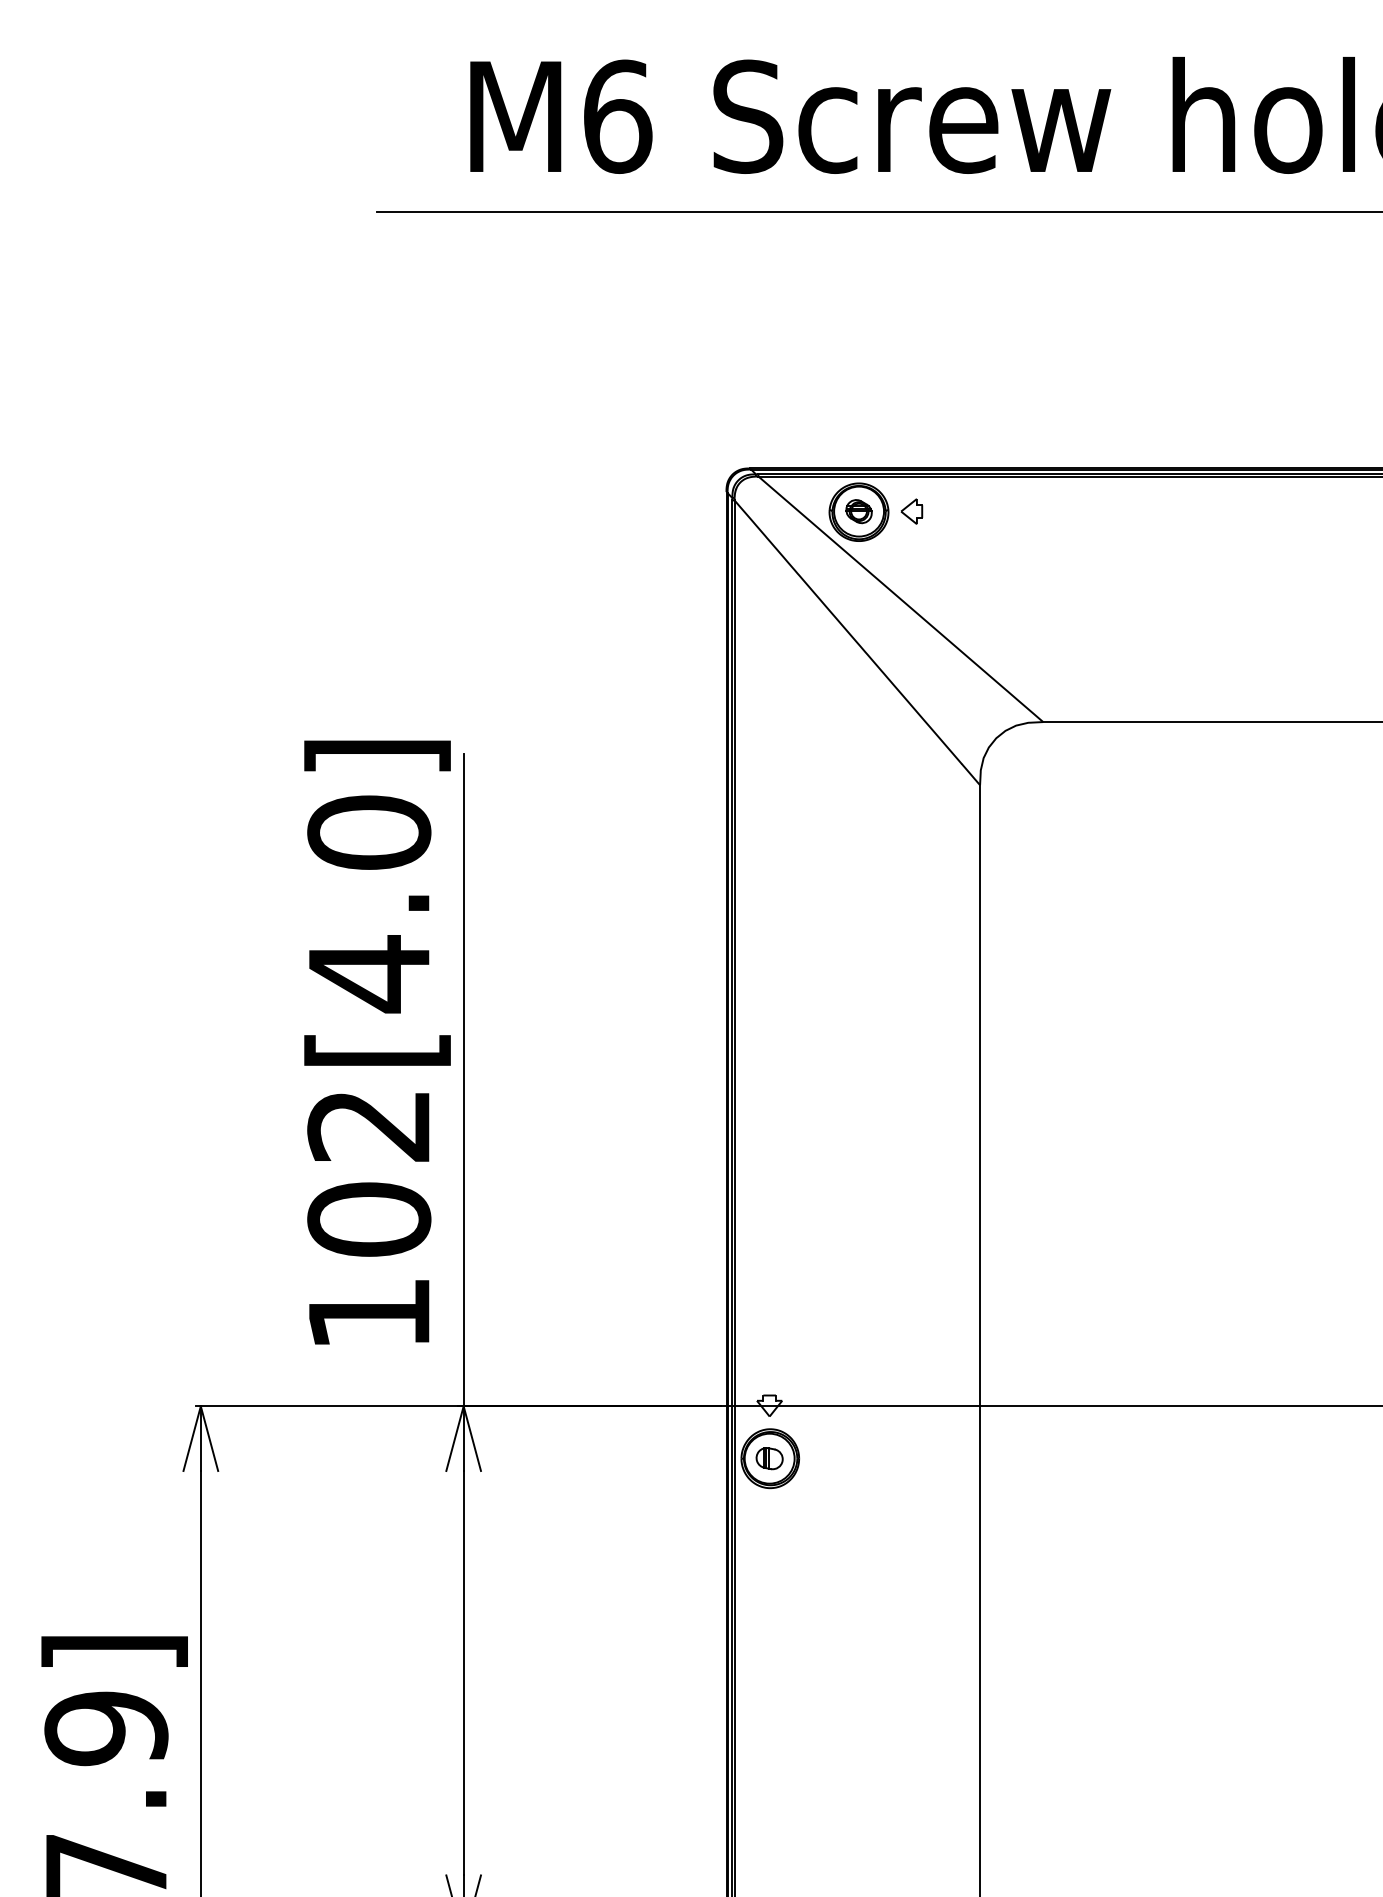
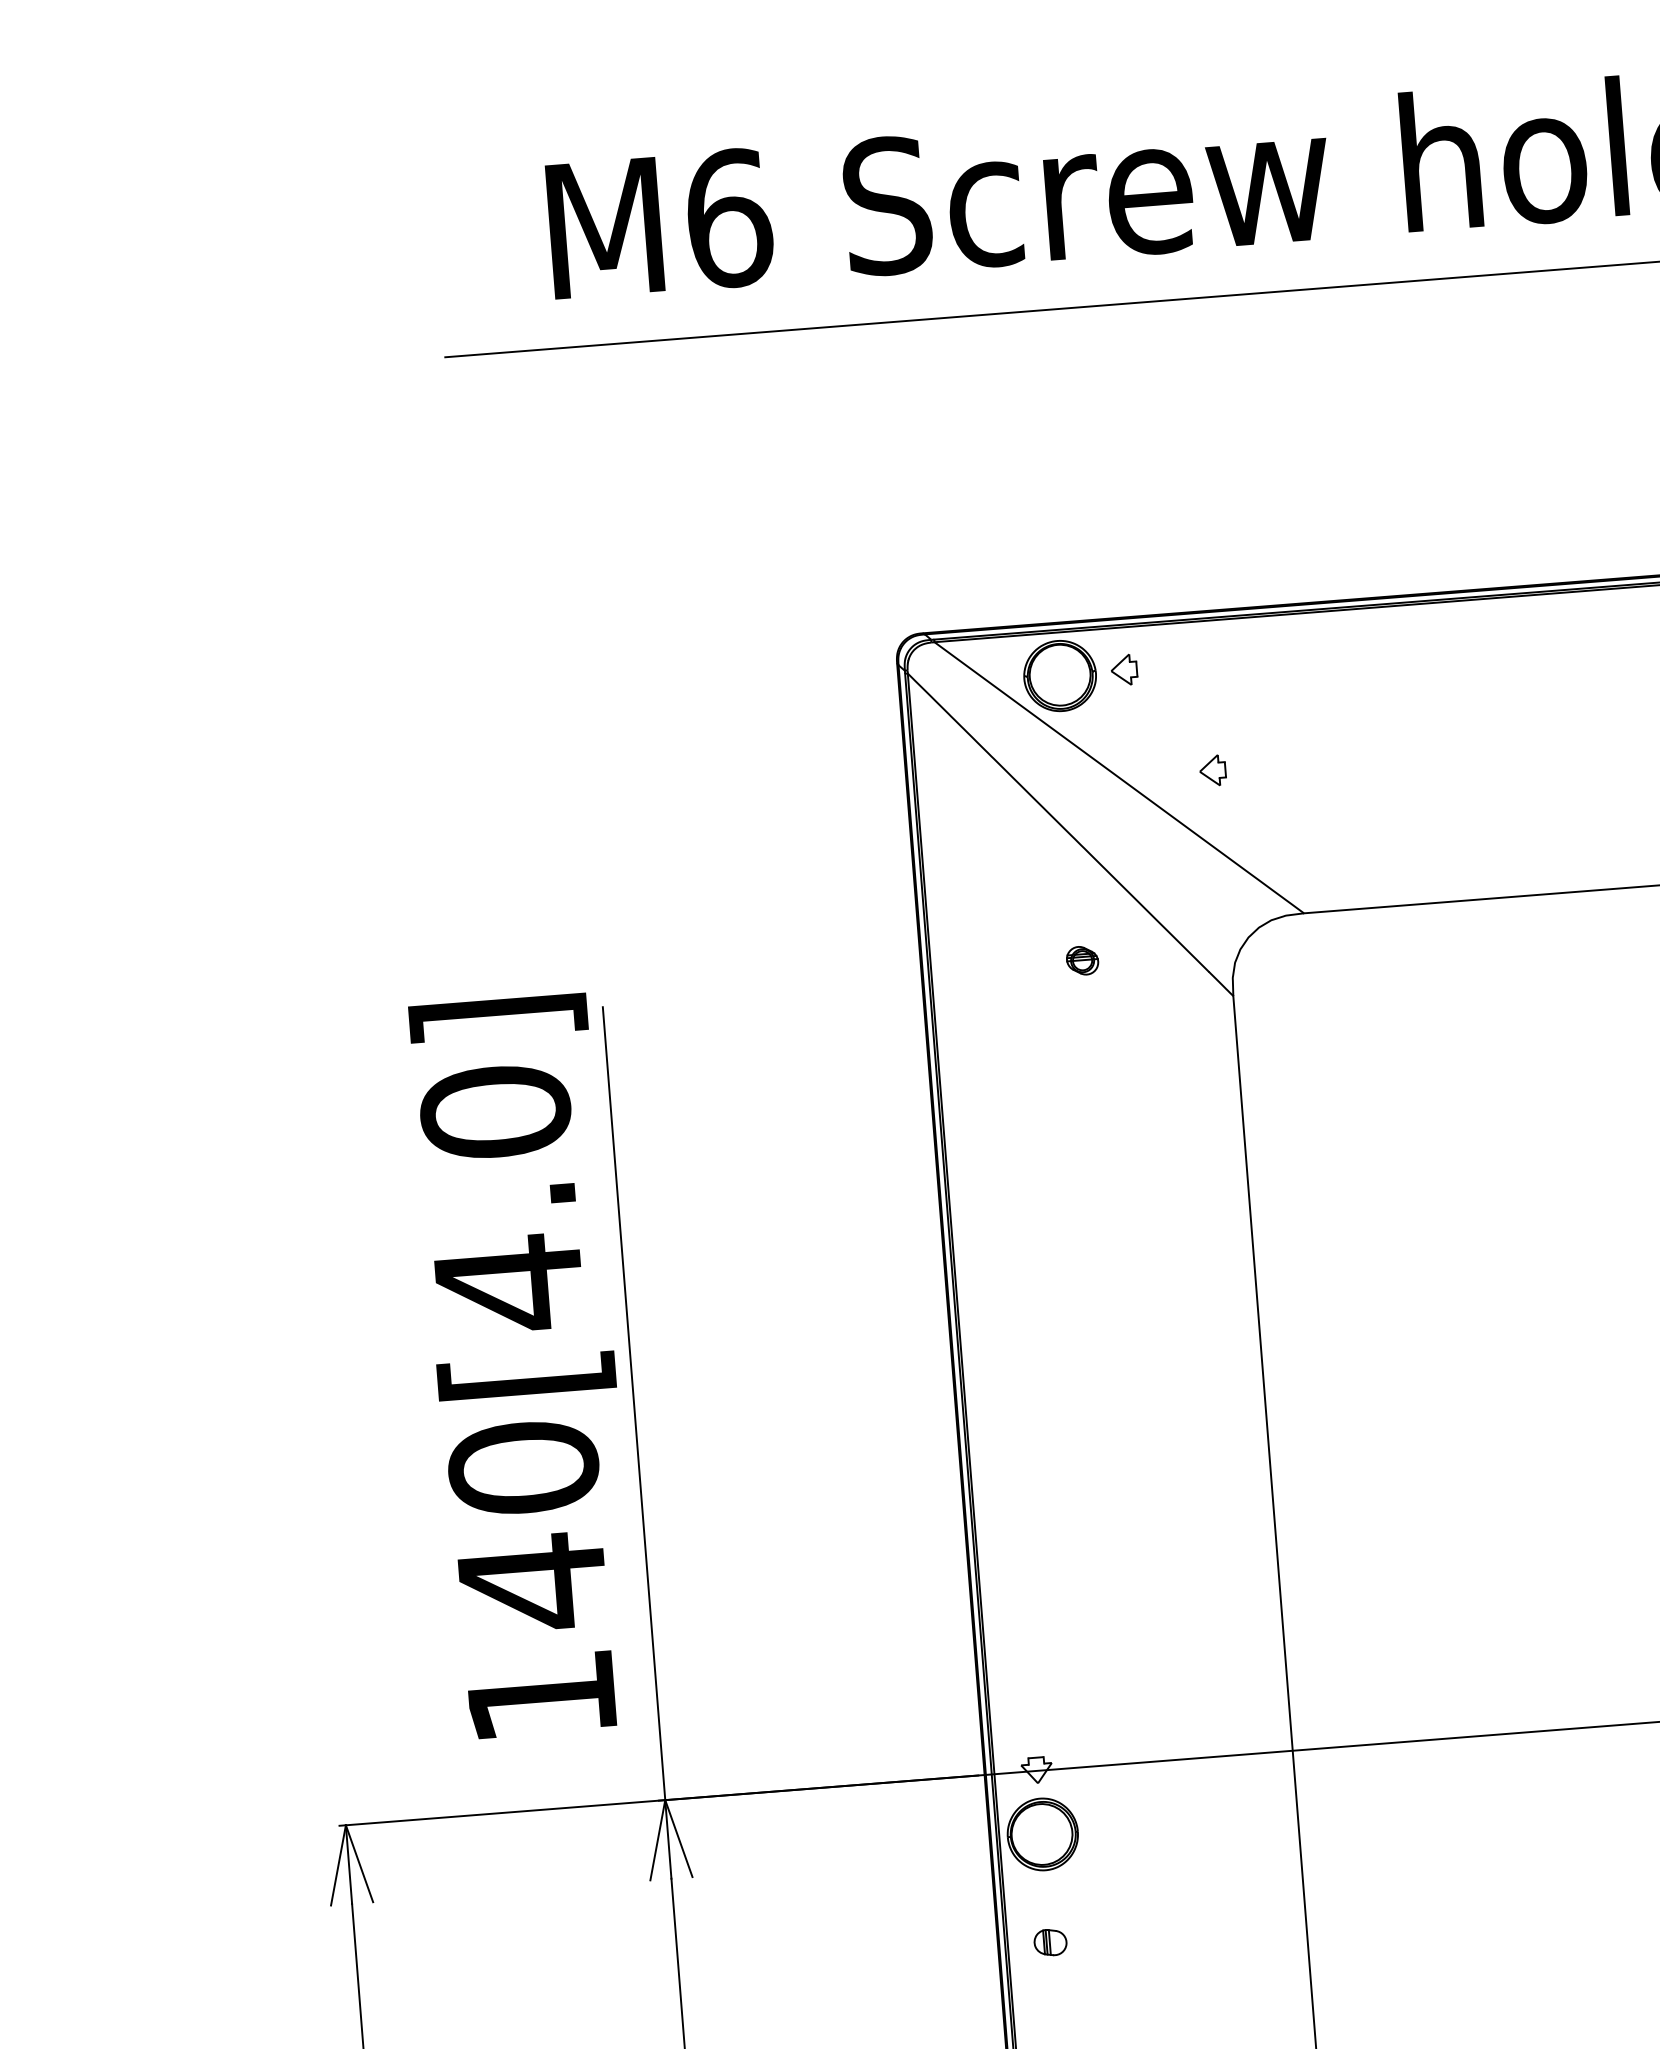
part: (858, 511) -> (1081, 960), moved
part: (977, 599) -> (1212, 770), added
text: (369, 1173) -> (528, 1526), 102[4.0] -> 140[4.0]
part: (769, 1458) -> (1050, 1942), moved

